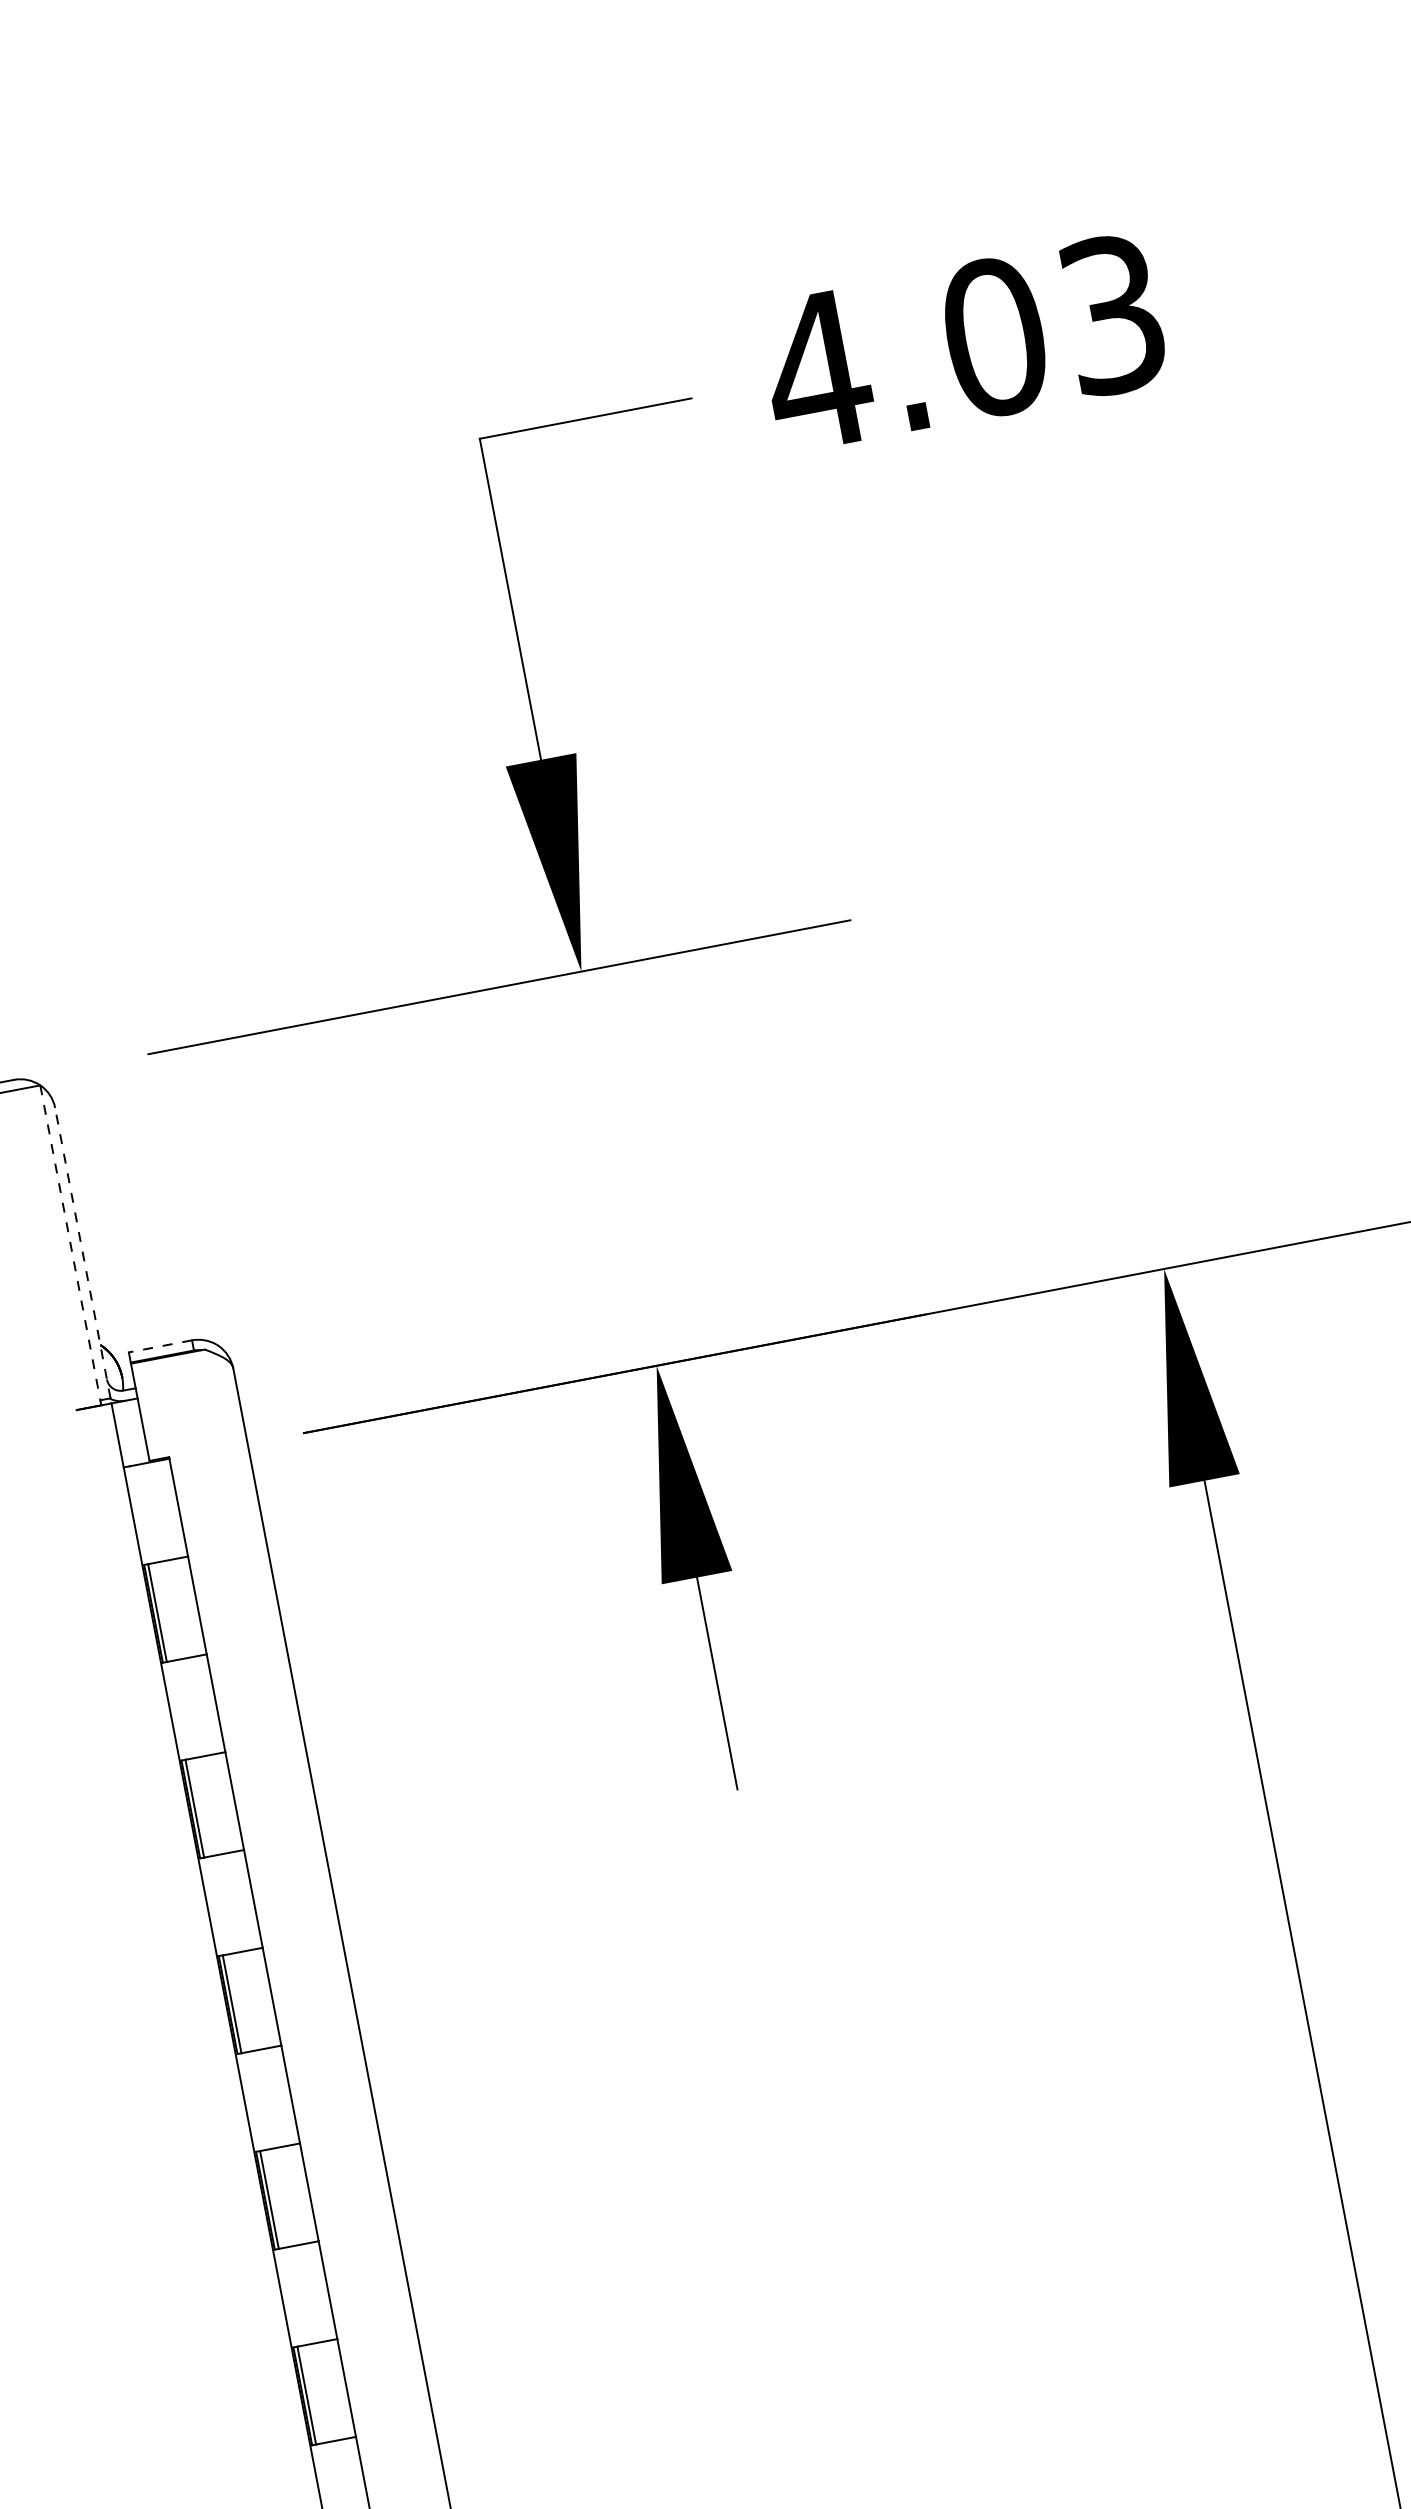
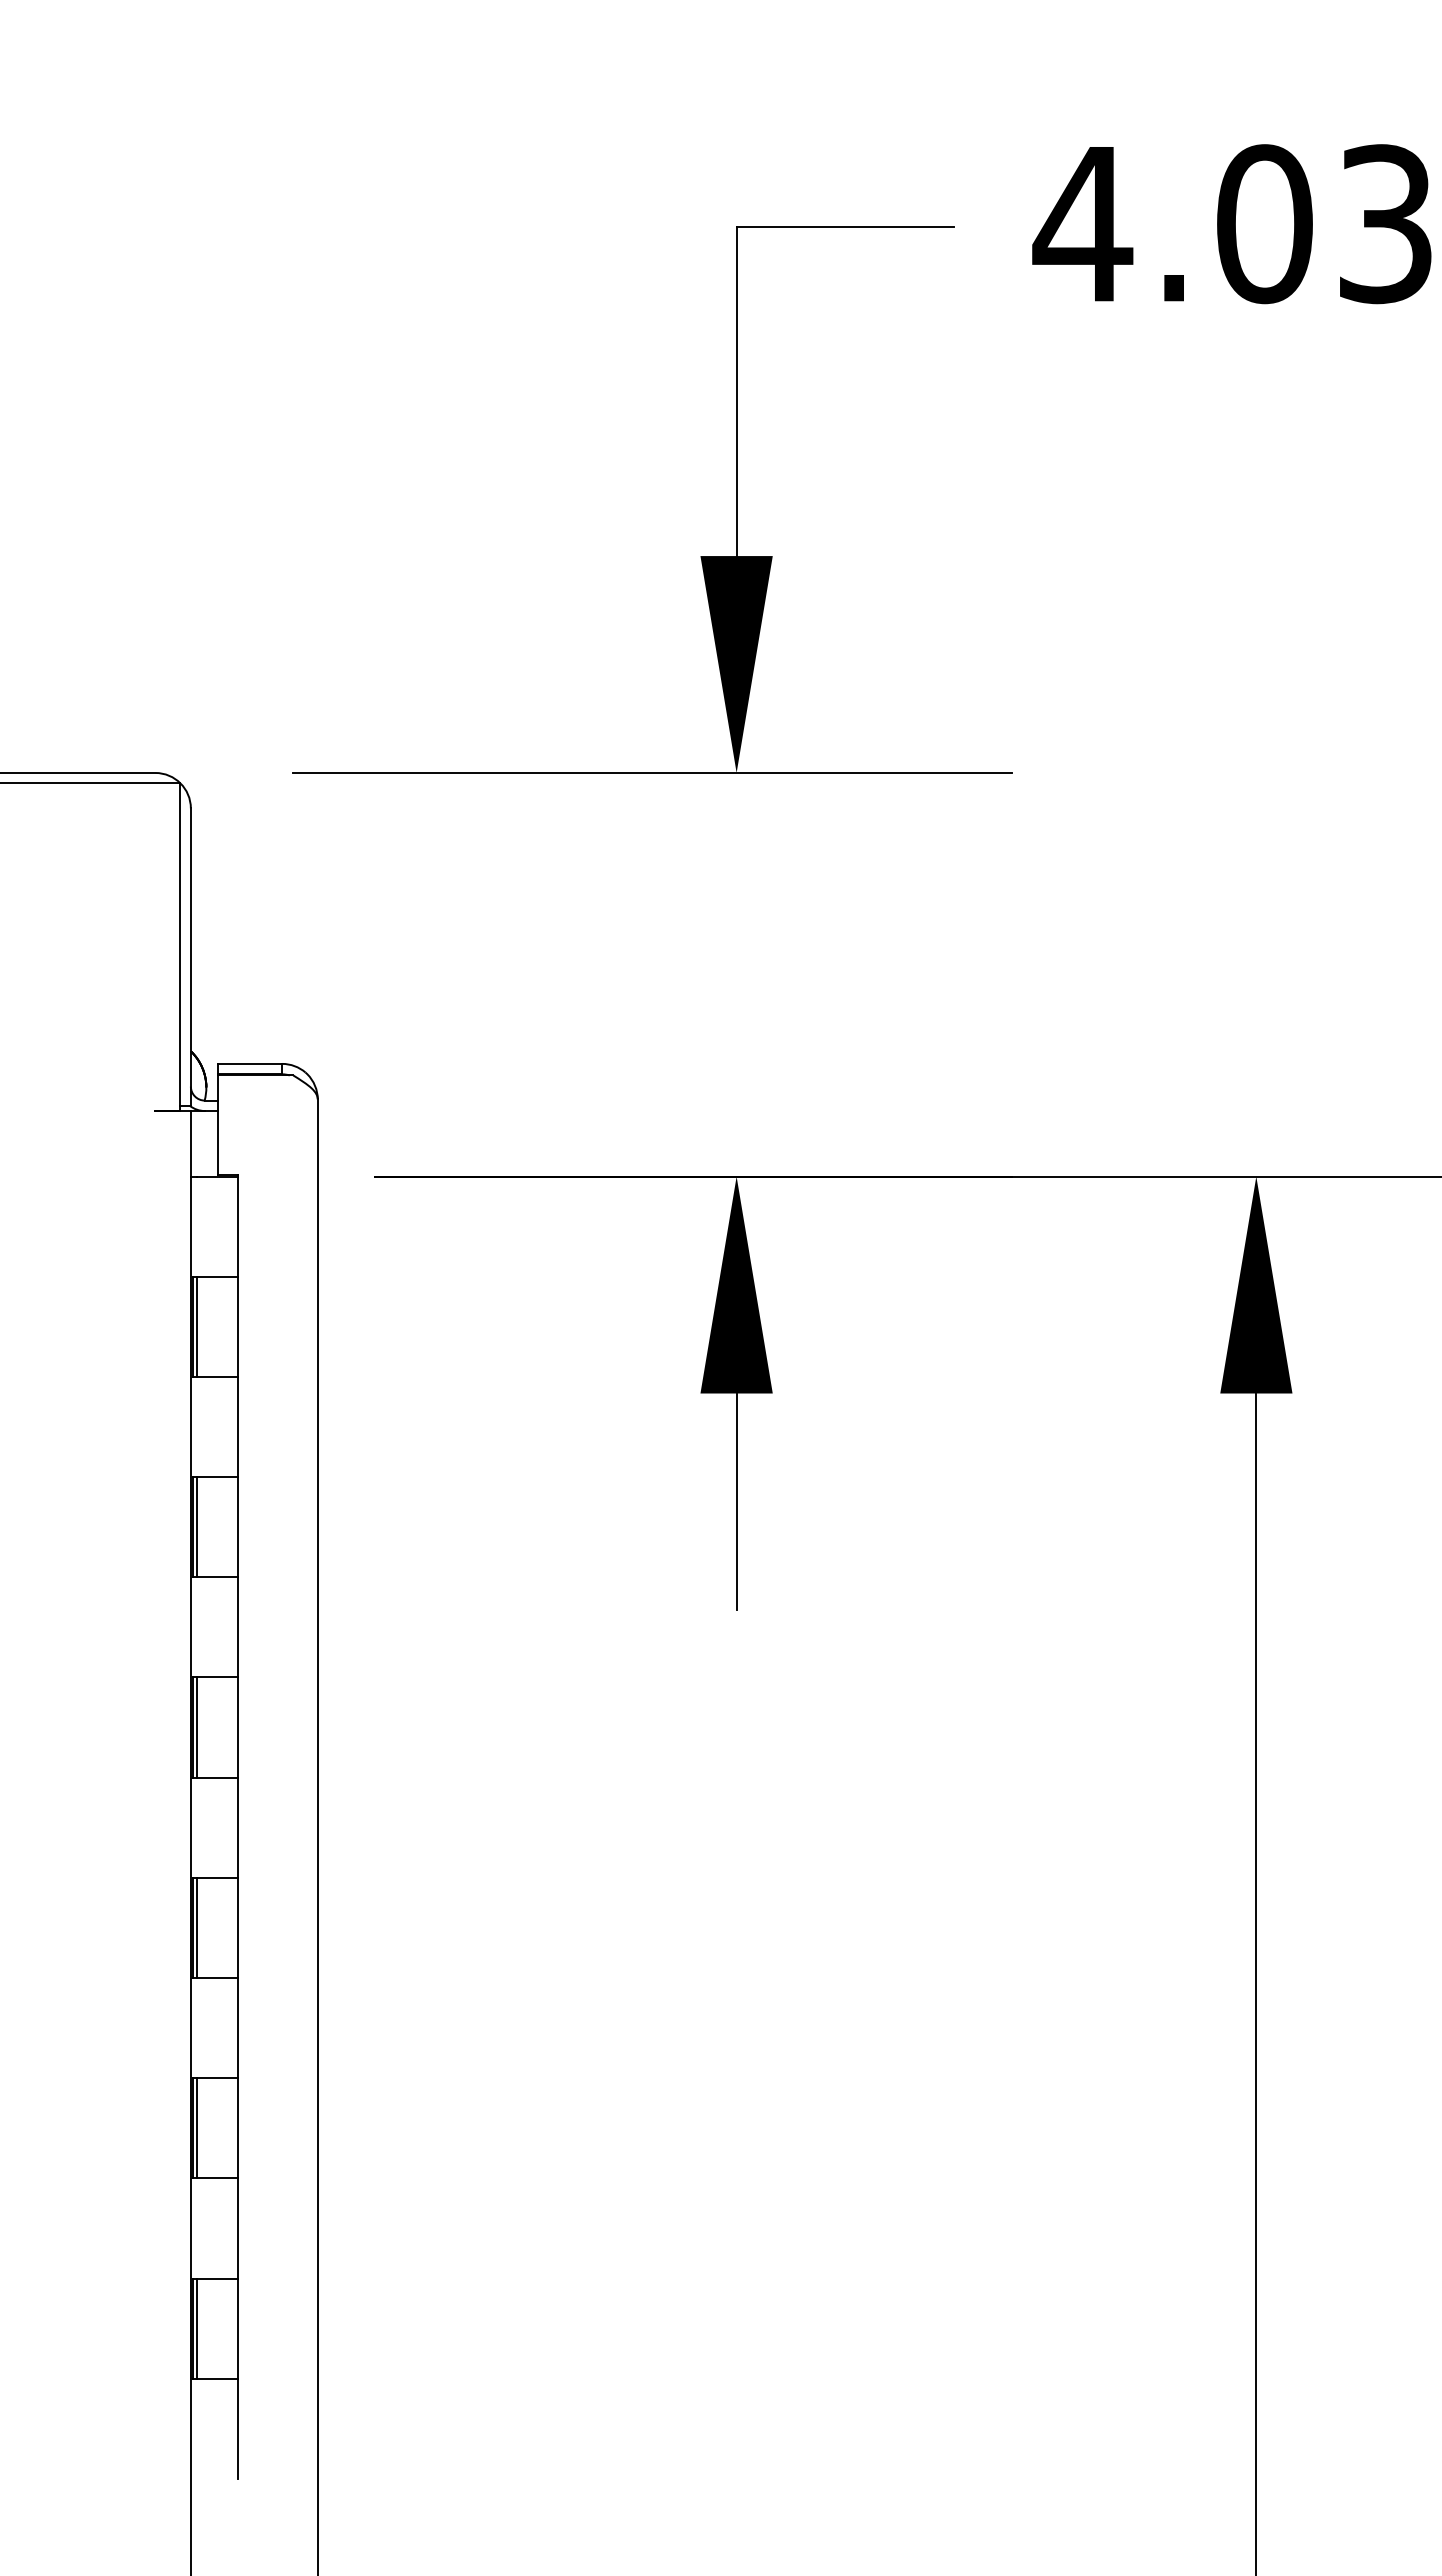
line: (70, 1245) -> (180, 947), dashed -> solid
line: (82, 1253) -> (190, 957), dashed -> solid
line: (159, 1346) -> (249, 1063), dashed -> solid

